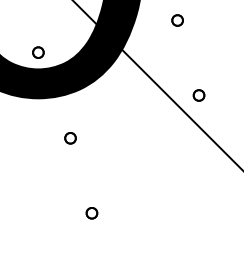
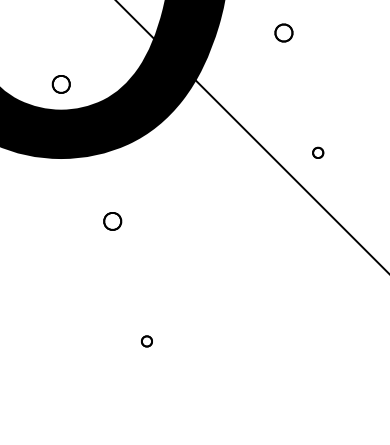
part: (198, 95) -> (317, 152), size x0.6
part: (91, 213) -> (146, 341), size x0.6

